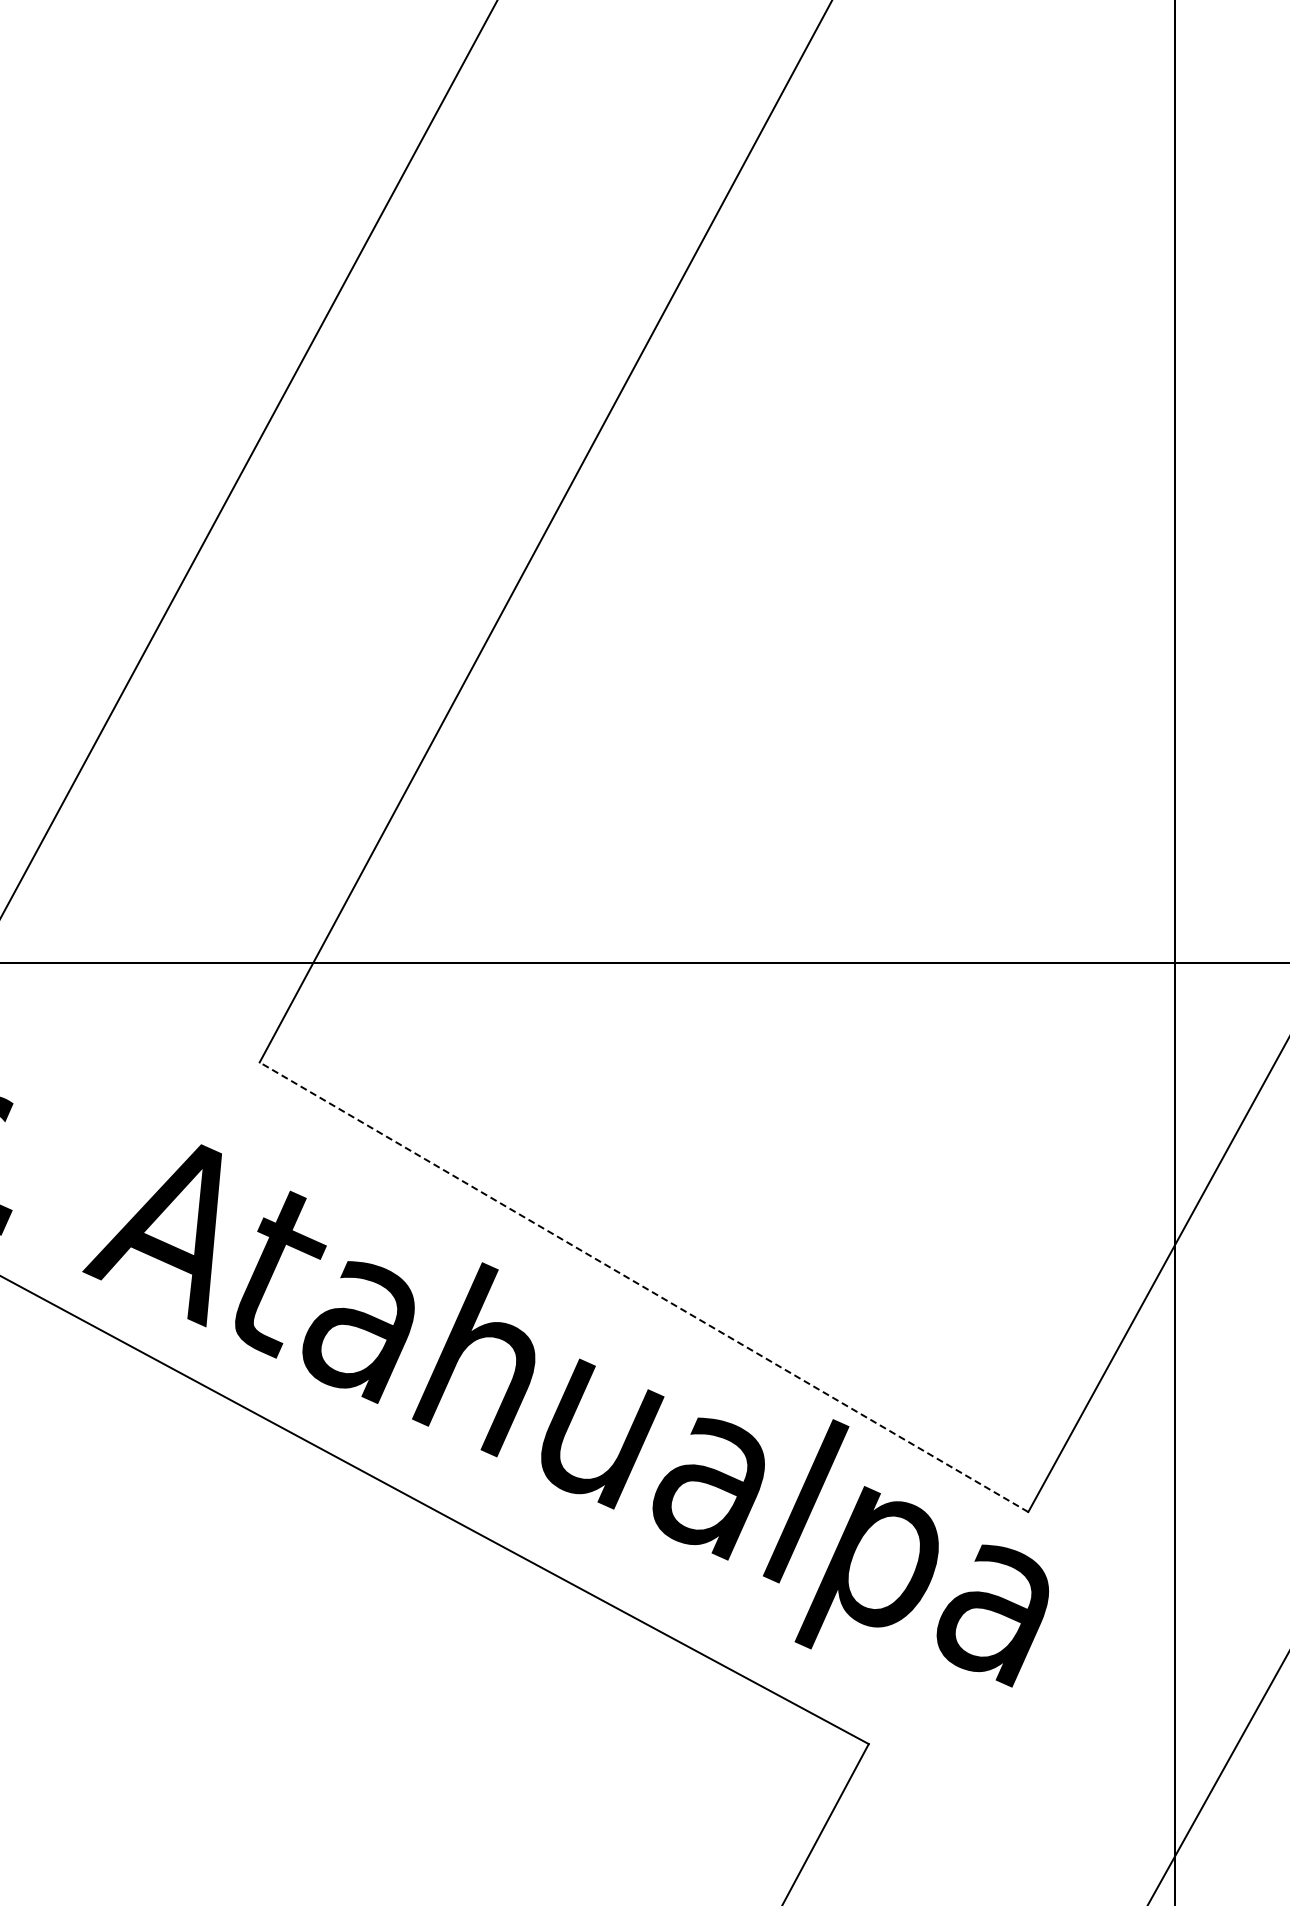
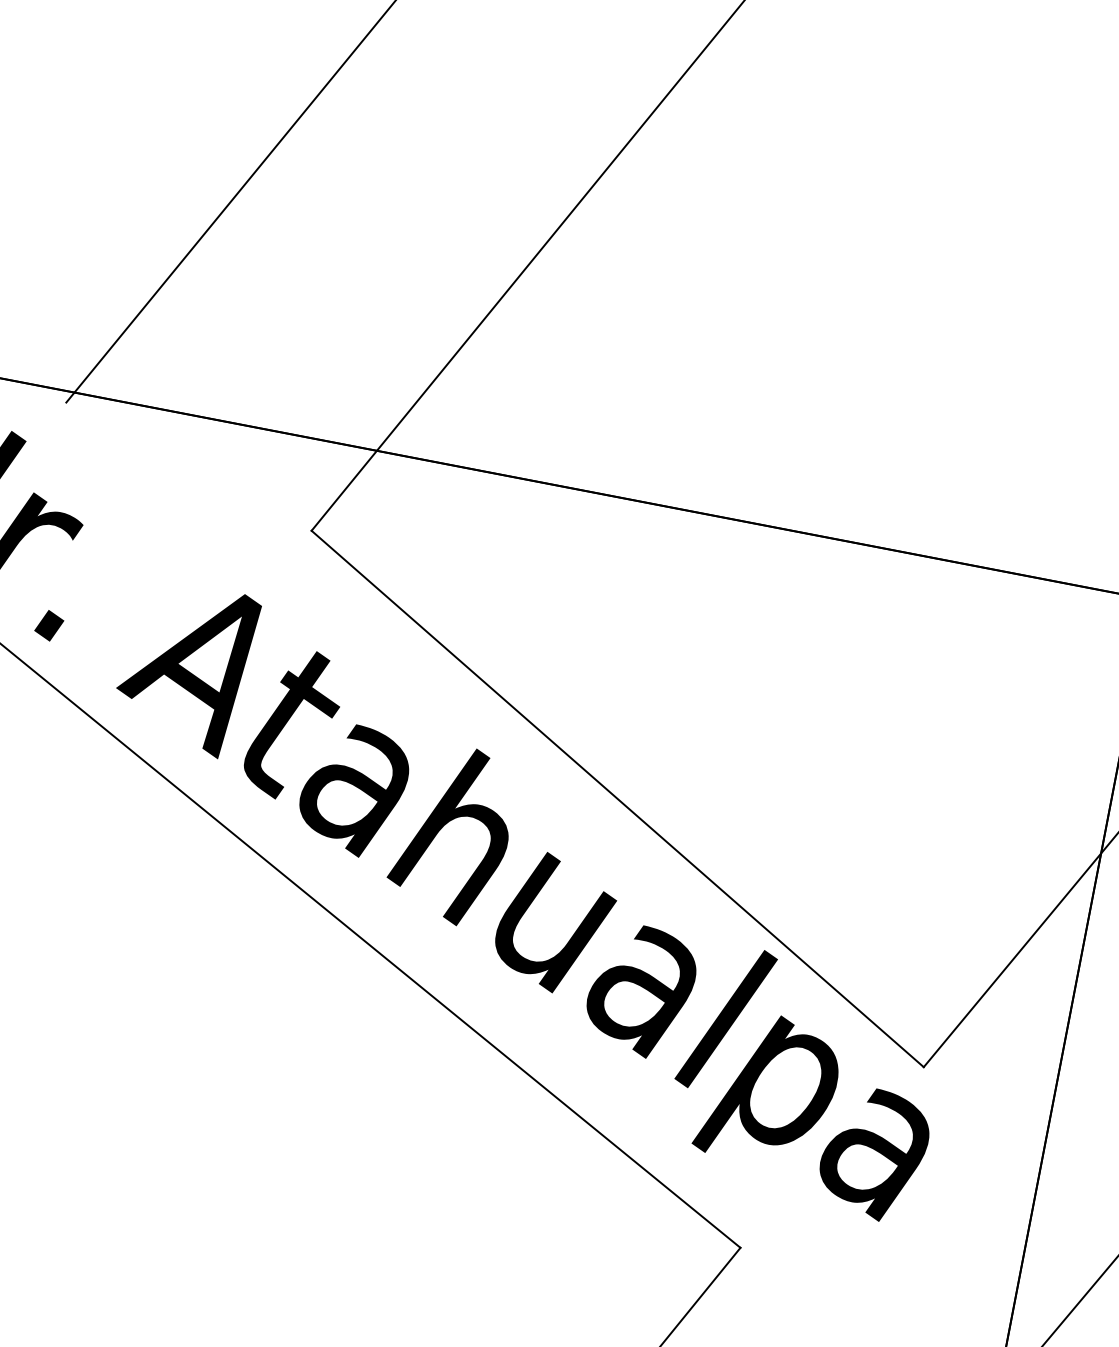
line: (643, 1287) -> (617, 799), dashed -> solid

